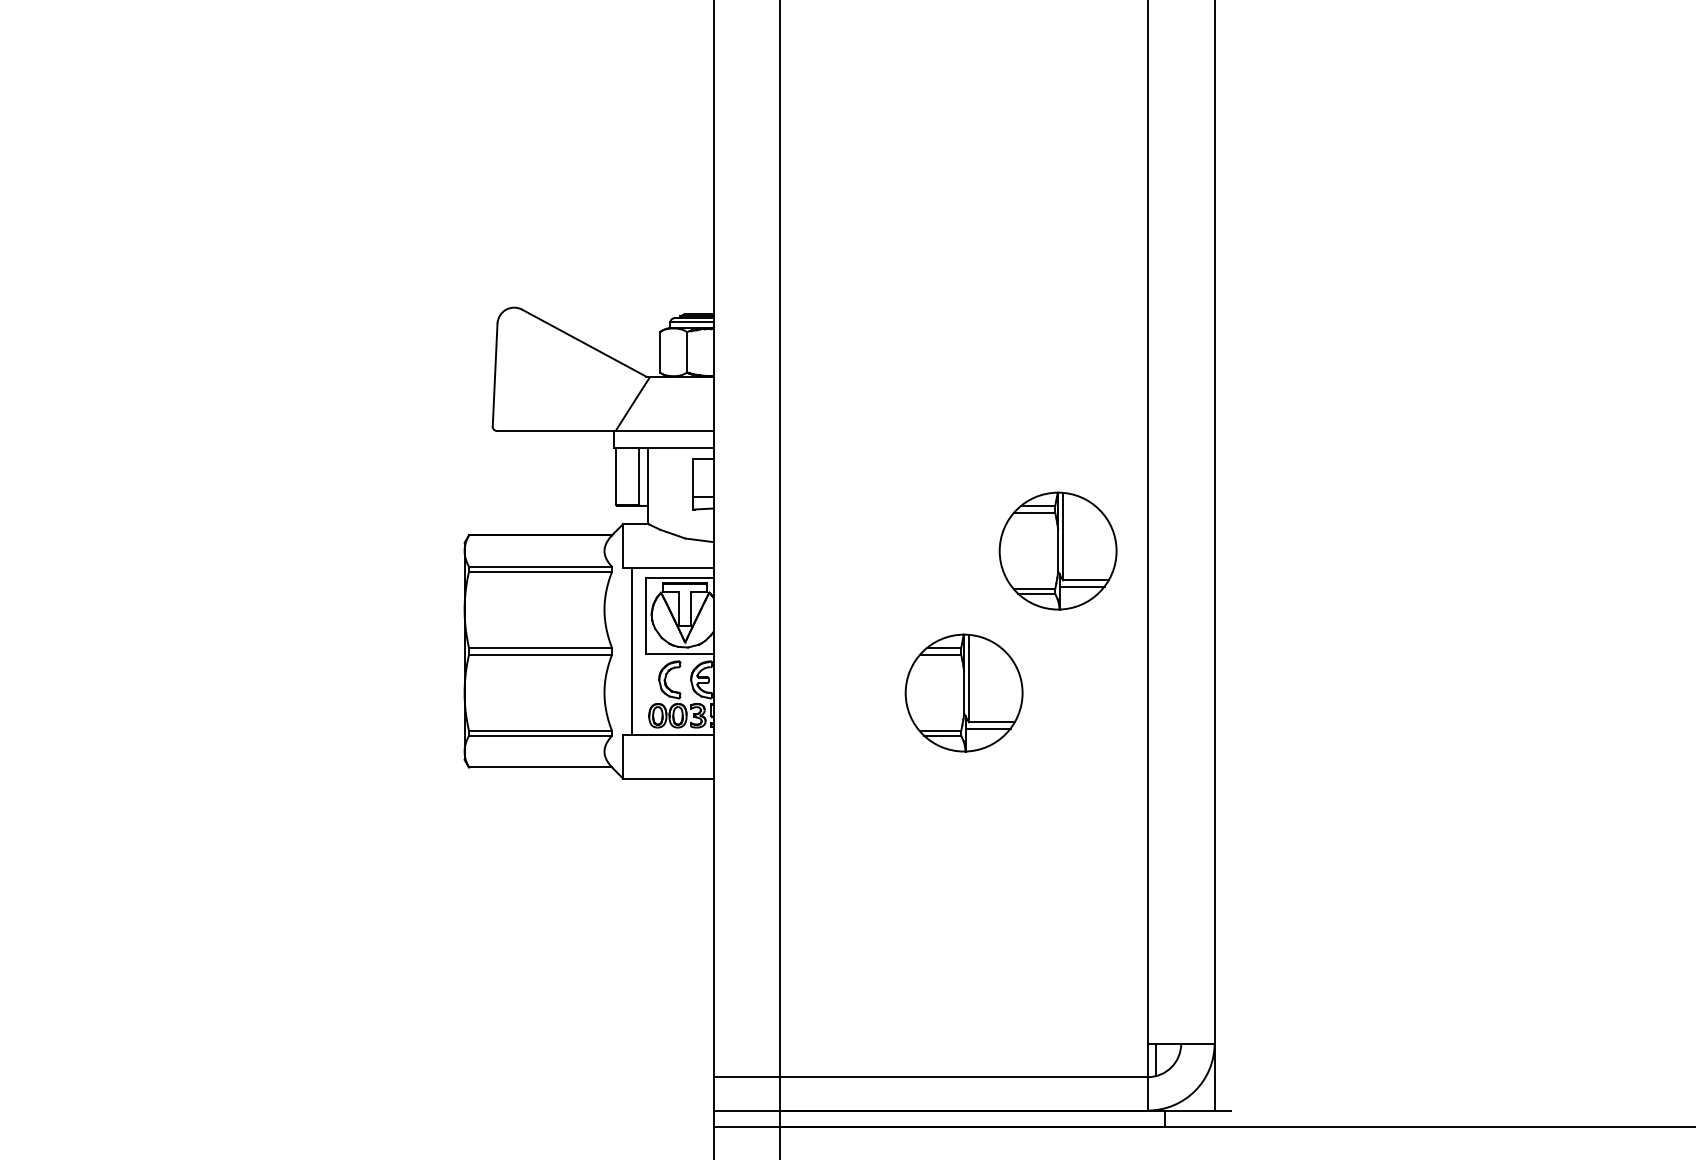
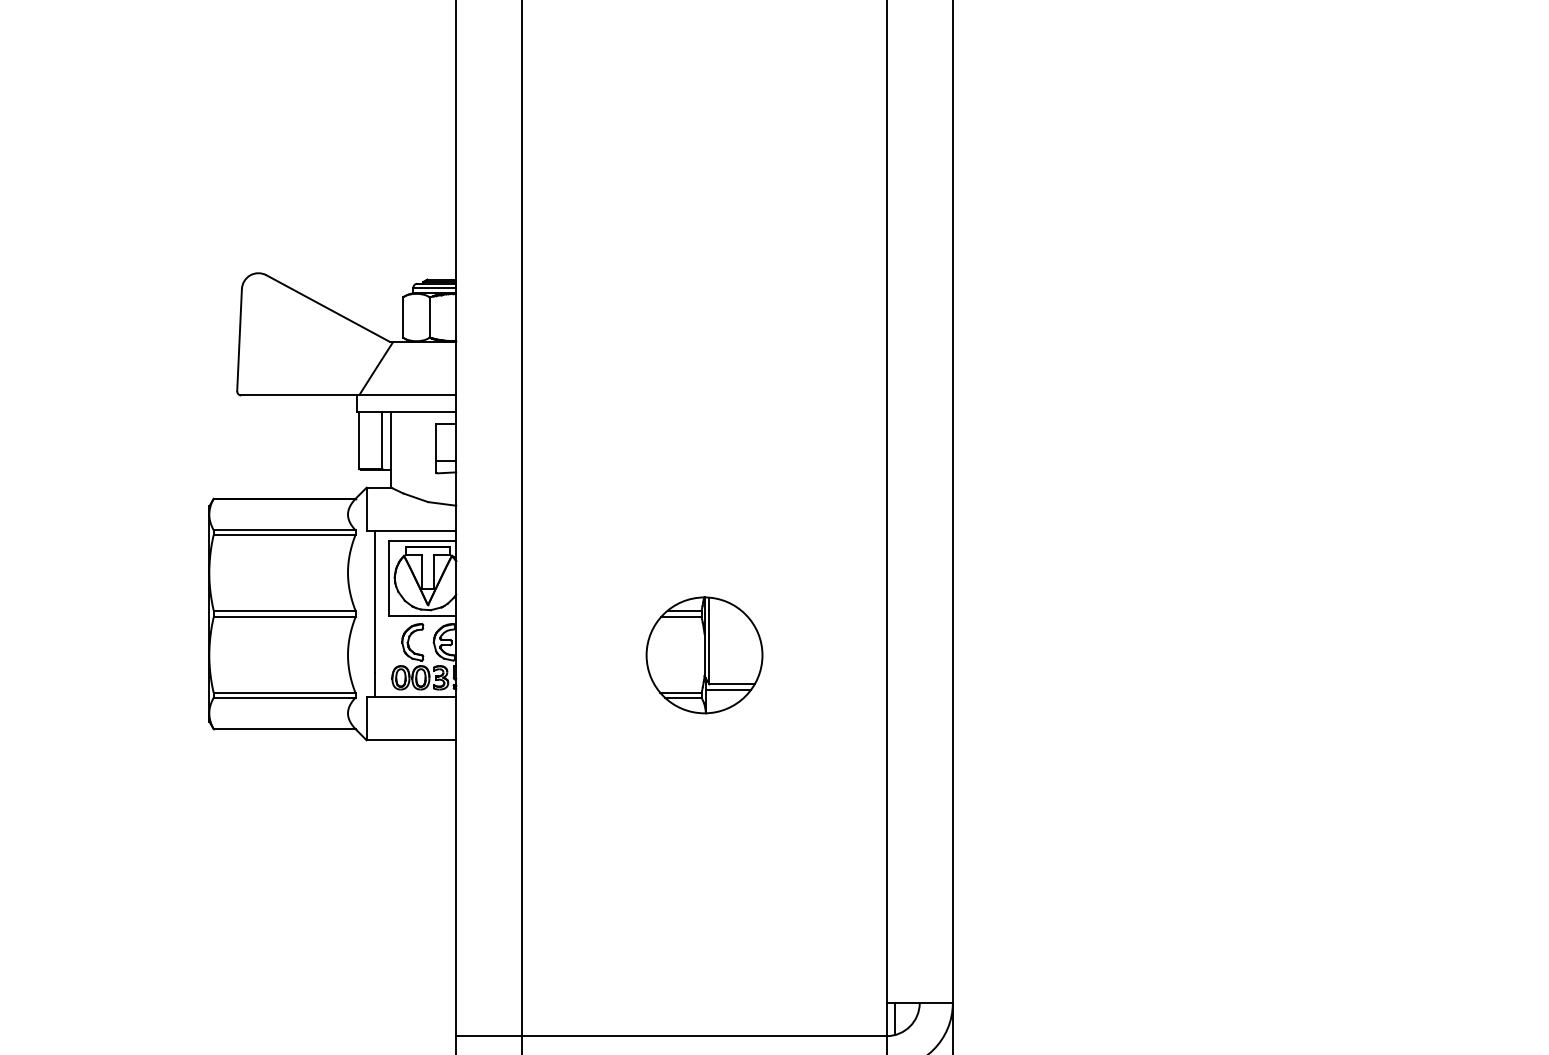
part: (1057, 550) -> (797, 513), removed

